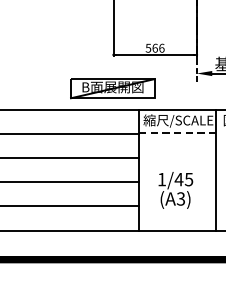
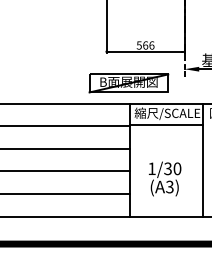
part: (112, 88) -> (128, 83), moved
line: (177, 133) -> (166, 125), dashed -> solid
text: (183, 179) -> (172, 168), 1/45 -> 1/30

